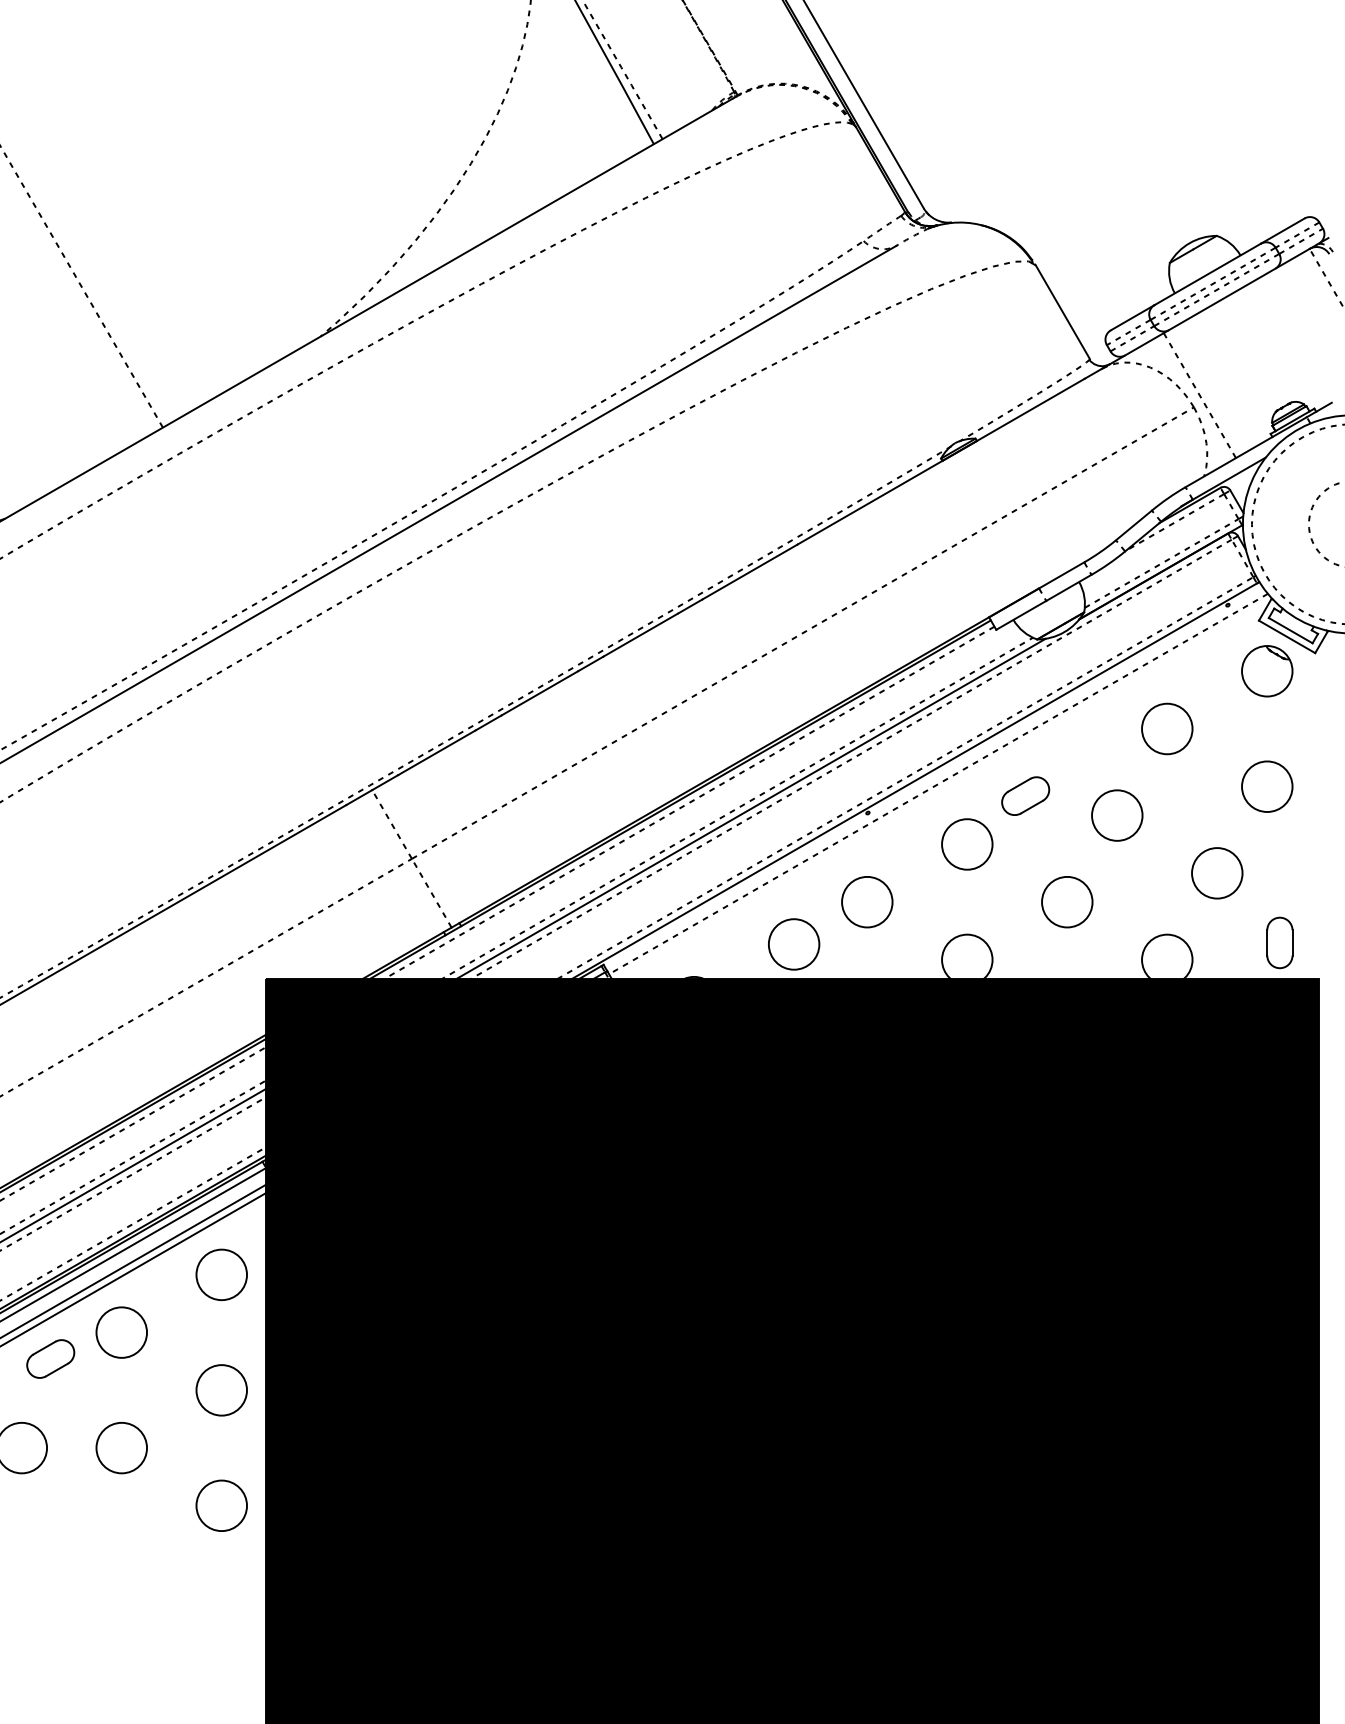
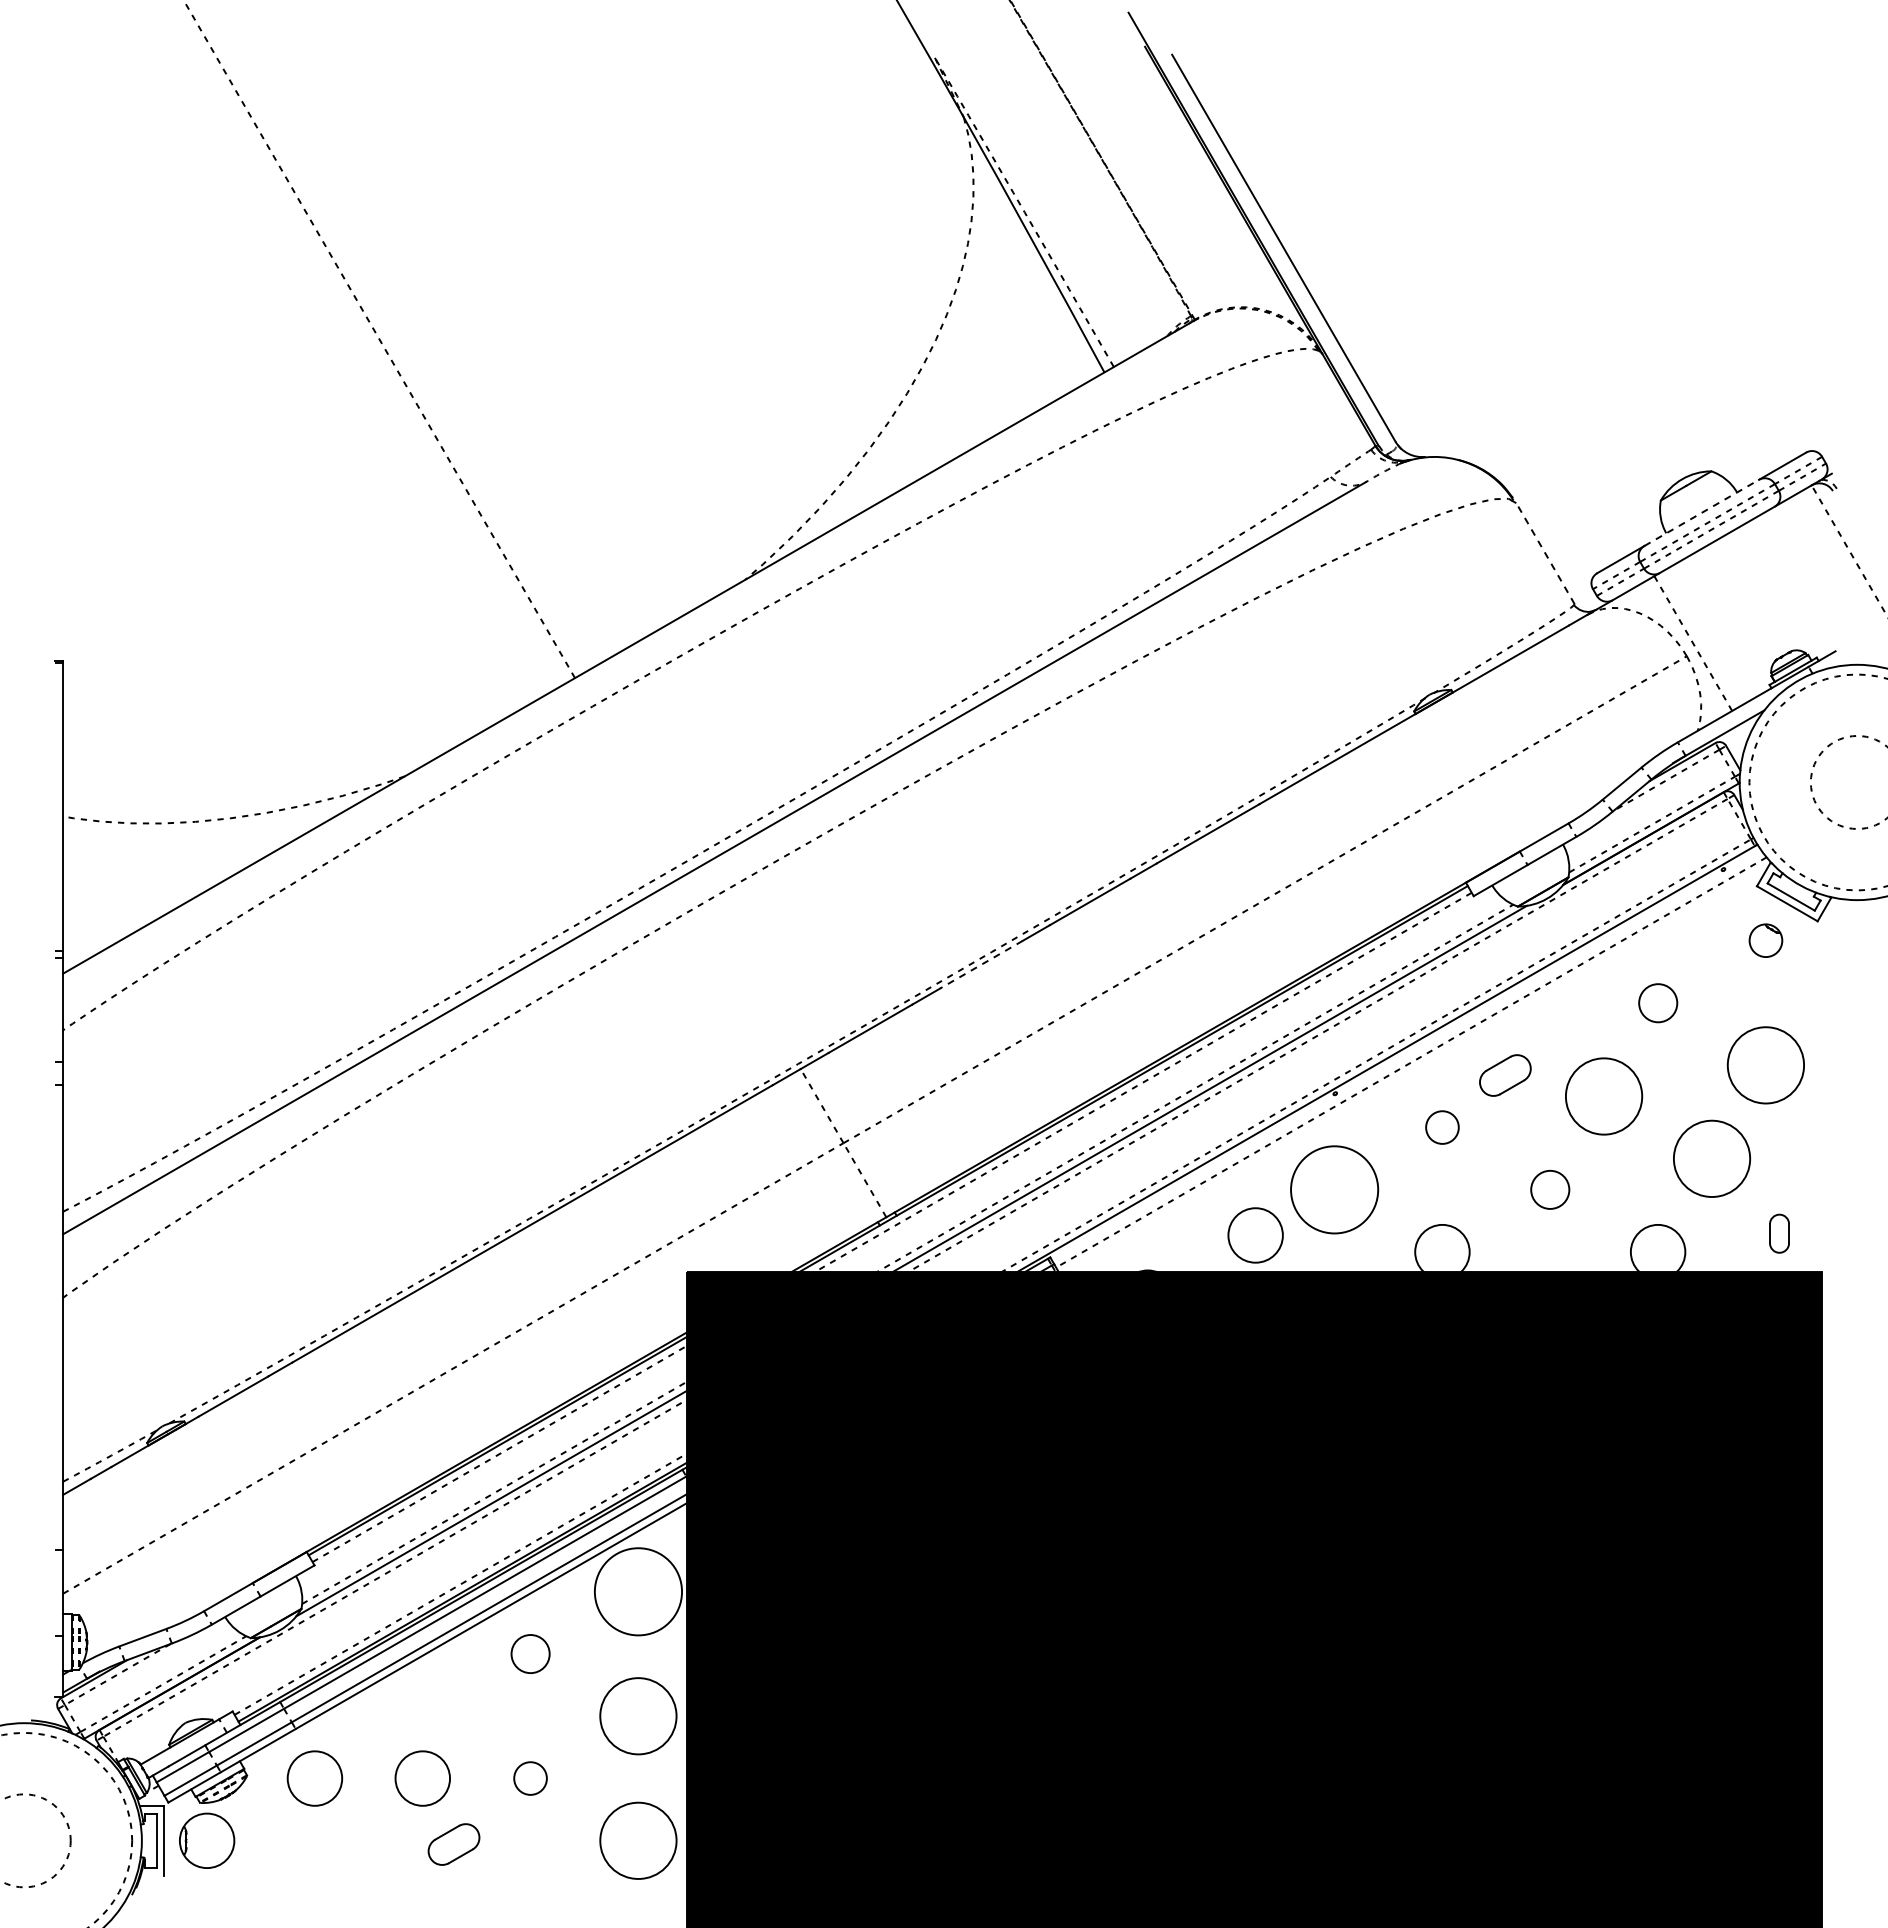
line: (1208, 274) -> (1702, 512), solid -> dashed
line: (1062, 312) -> (1545, 553), solid -> dashed
part: (1266, 670) -> (1765, 940), size x0.6
line: (539, 693) -> (981, 964), solid -> dashed
circle: (1167, 729) -> (1658, 1003), size x0.7
circle: (1266, 786) -> (1765, 1065), size x1.4
circle: (1117, 815) -> (1604, 1096), size x1.4
circle: (967, 844) -> (1442, 1127), size x0.6
circle: (1216, 873) -> (1711, 1158), size x1.4
circle: (867, 901) -> (1334, 1189), size x1.6
circle: (1067, 901) -> (1550, 1189), size x0.7
part: (1279, 942) -> (1779, 1233), size x0.7
circle: (221, 1274) -> (638, 1591), size x1.6
circle: (121, 1332) -> (530, 1653), size x0.7
part: (50, 1358) -> (453, 1844), moved
circle: (221, 1390) -> (638, 1716), size x1.4
circle: (121, 1448) -> (530, 1778), size x0.6
circle: (221, 1505) -> (638, 1840), size x1.4

